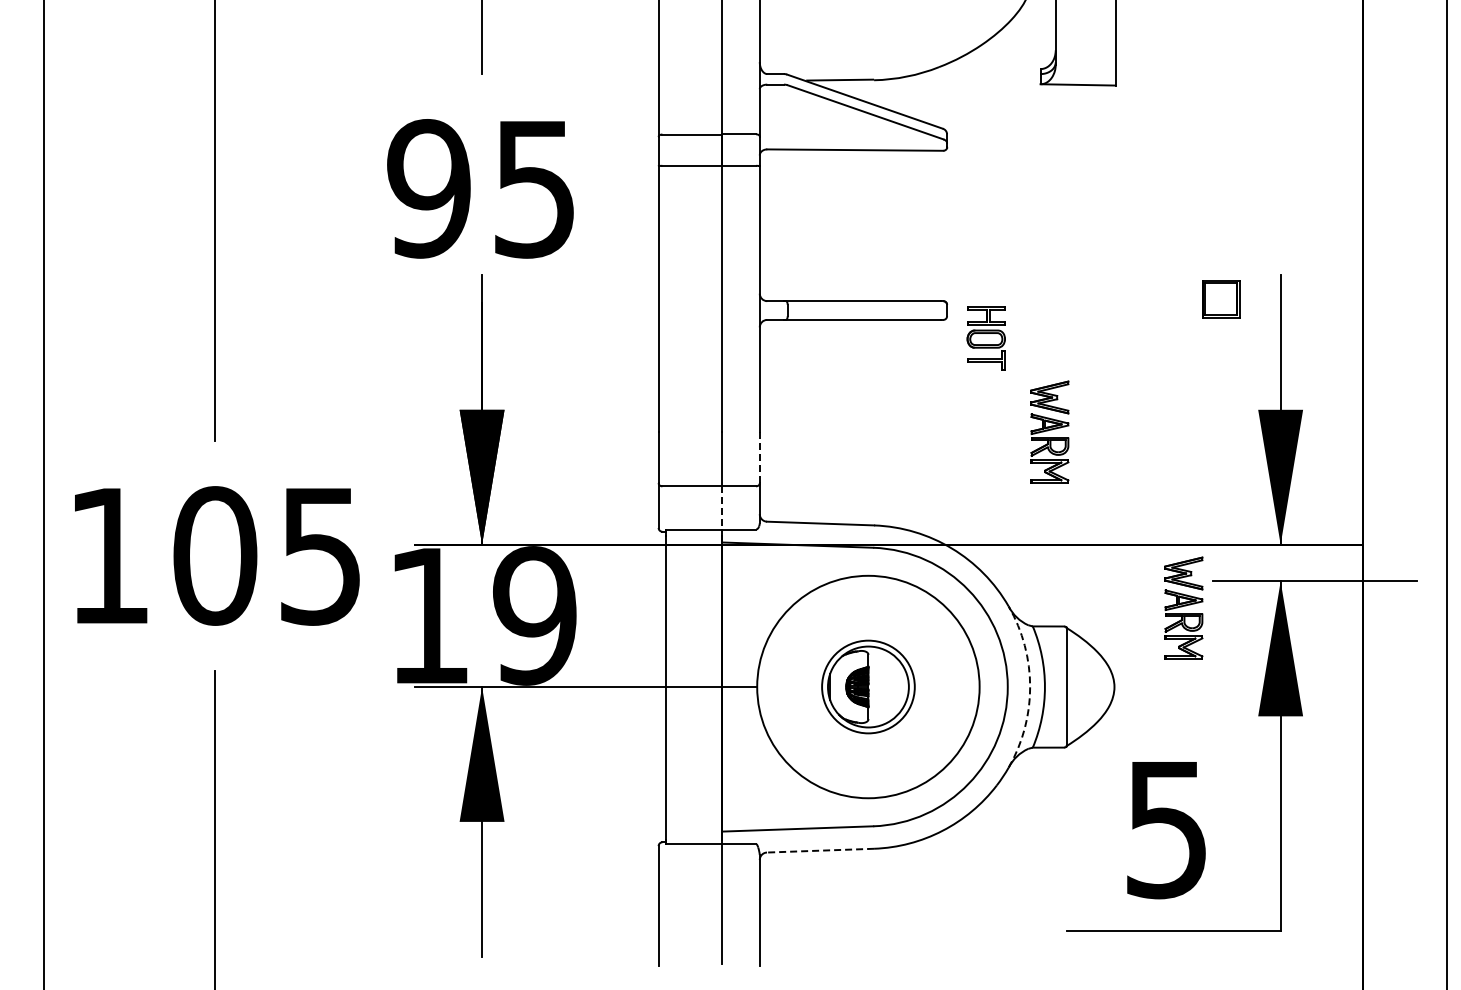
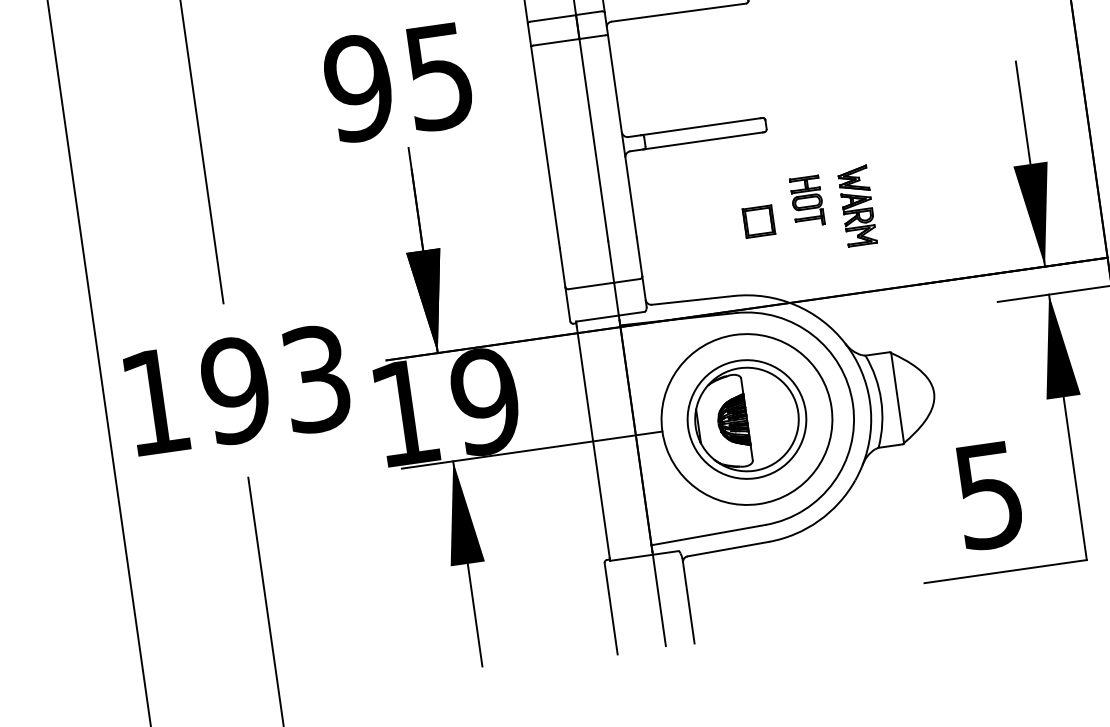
part: (1221, 299) -> (759, 221), moved
part: (985, 338) -> (806, 201), moved
line: (759, 457) -> (639, 256), dashed -> solid
line: (722, 507) -> (616, 298), dashed -> solid
text: (266, 555) -> (275, 384), 105 -> 193
part: (1183, 607) -> (977, 324), removed
part: (868, 686) -> (746, 419), size x1.67
arc: (1030, 687) -> (870, 402), dashed -> solid
line: (820, 850) -> (728, 549), dashed -> solid

